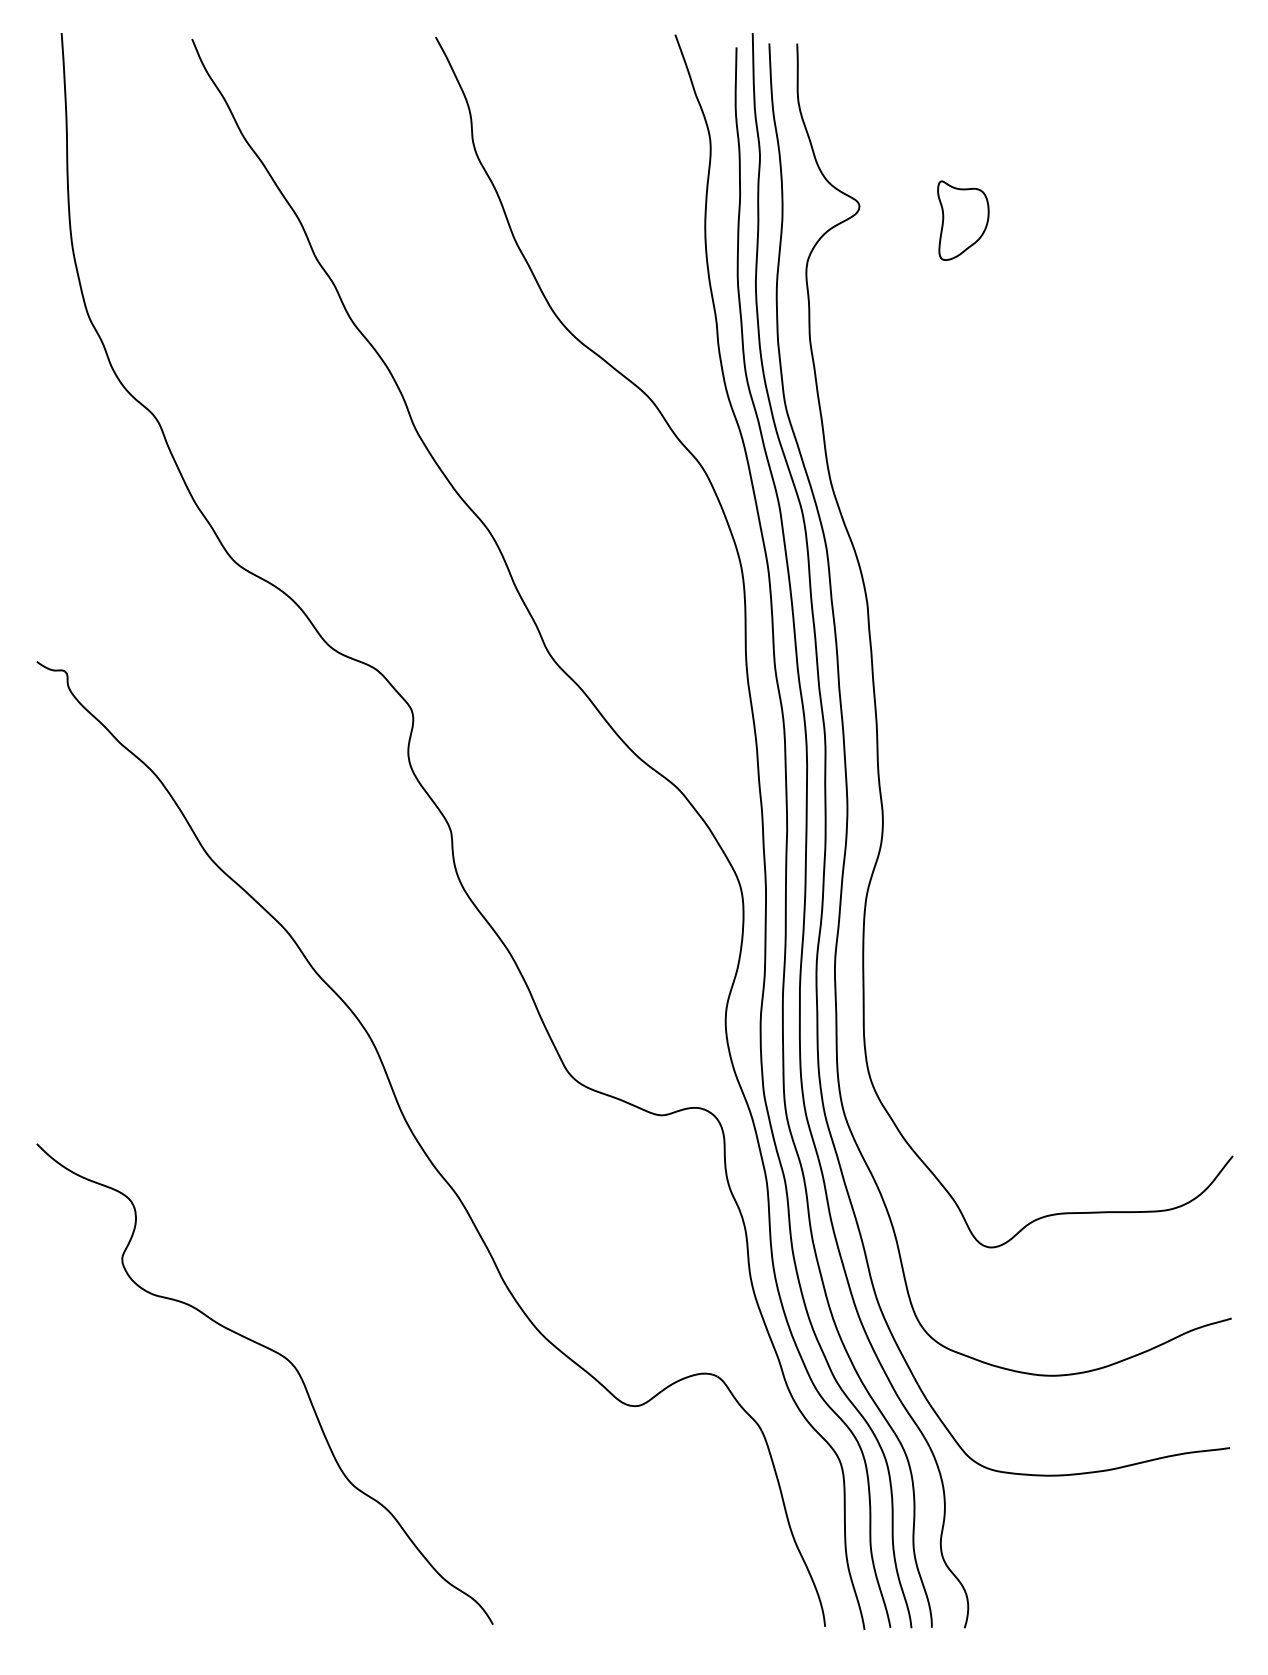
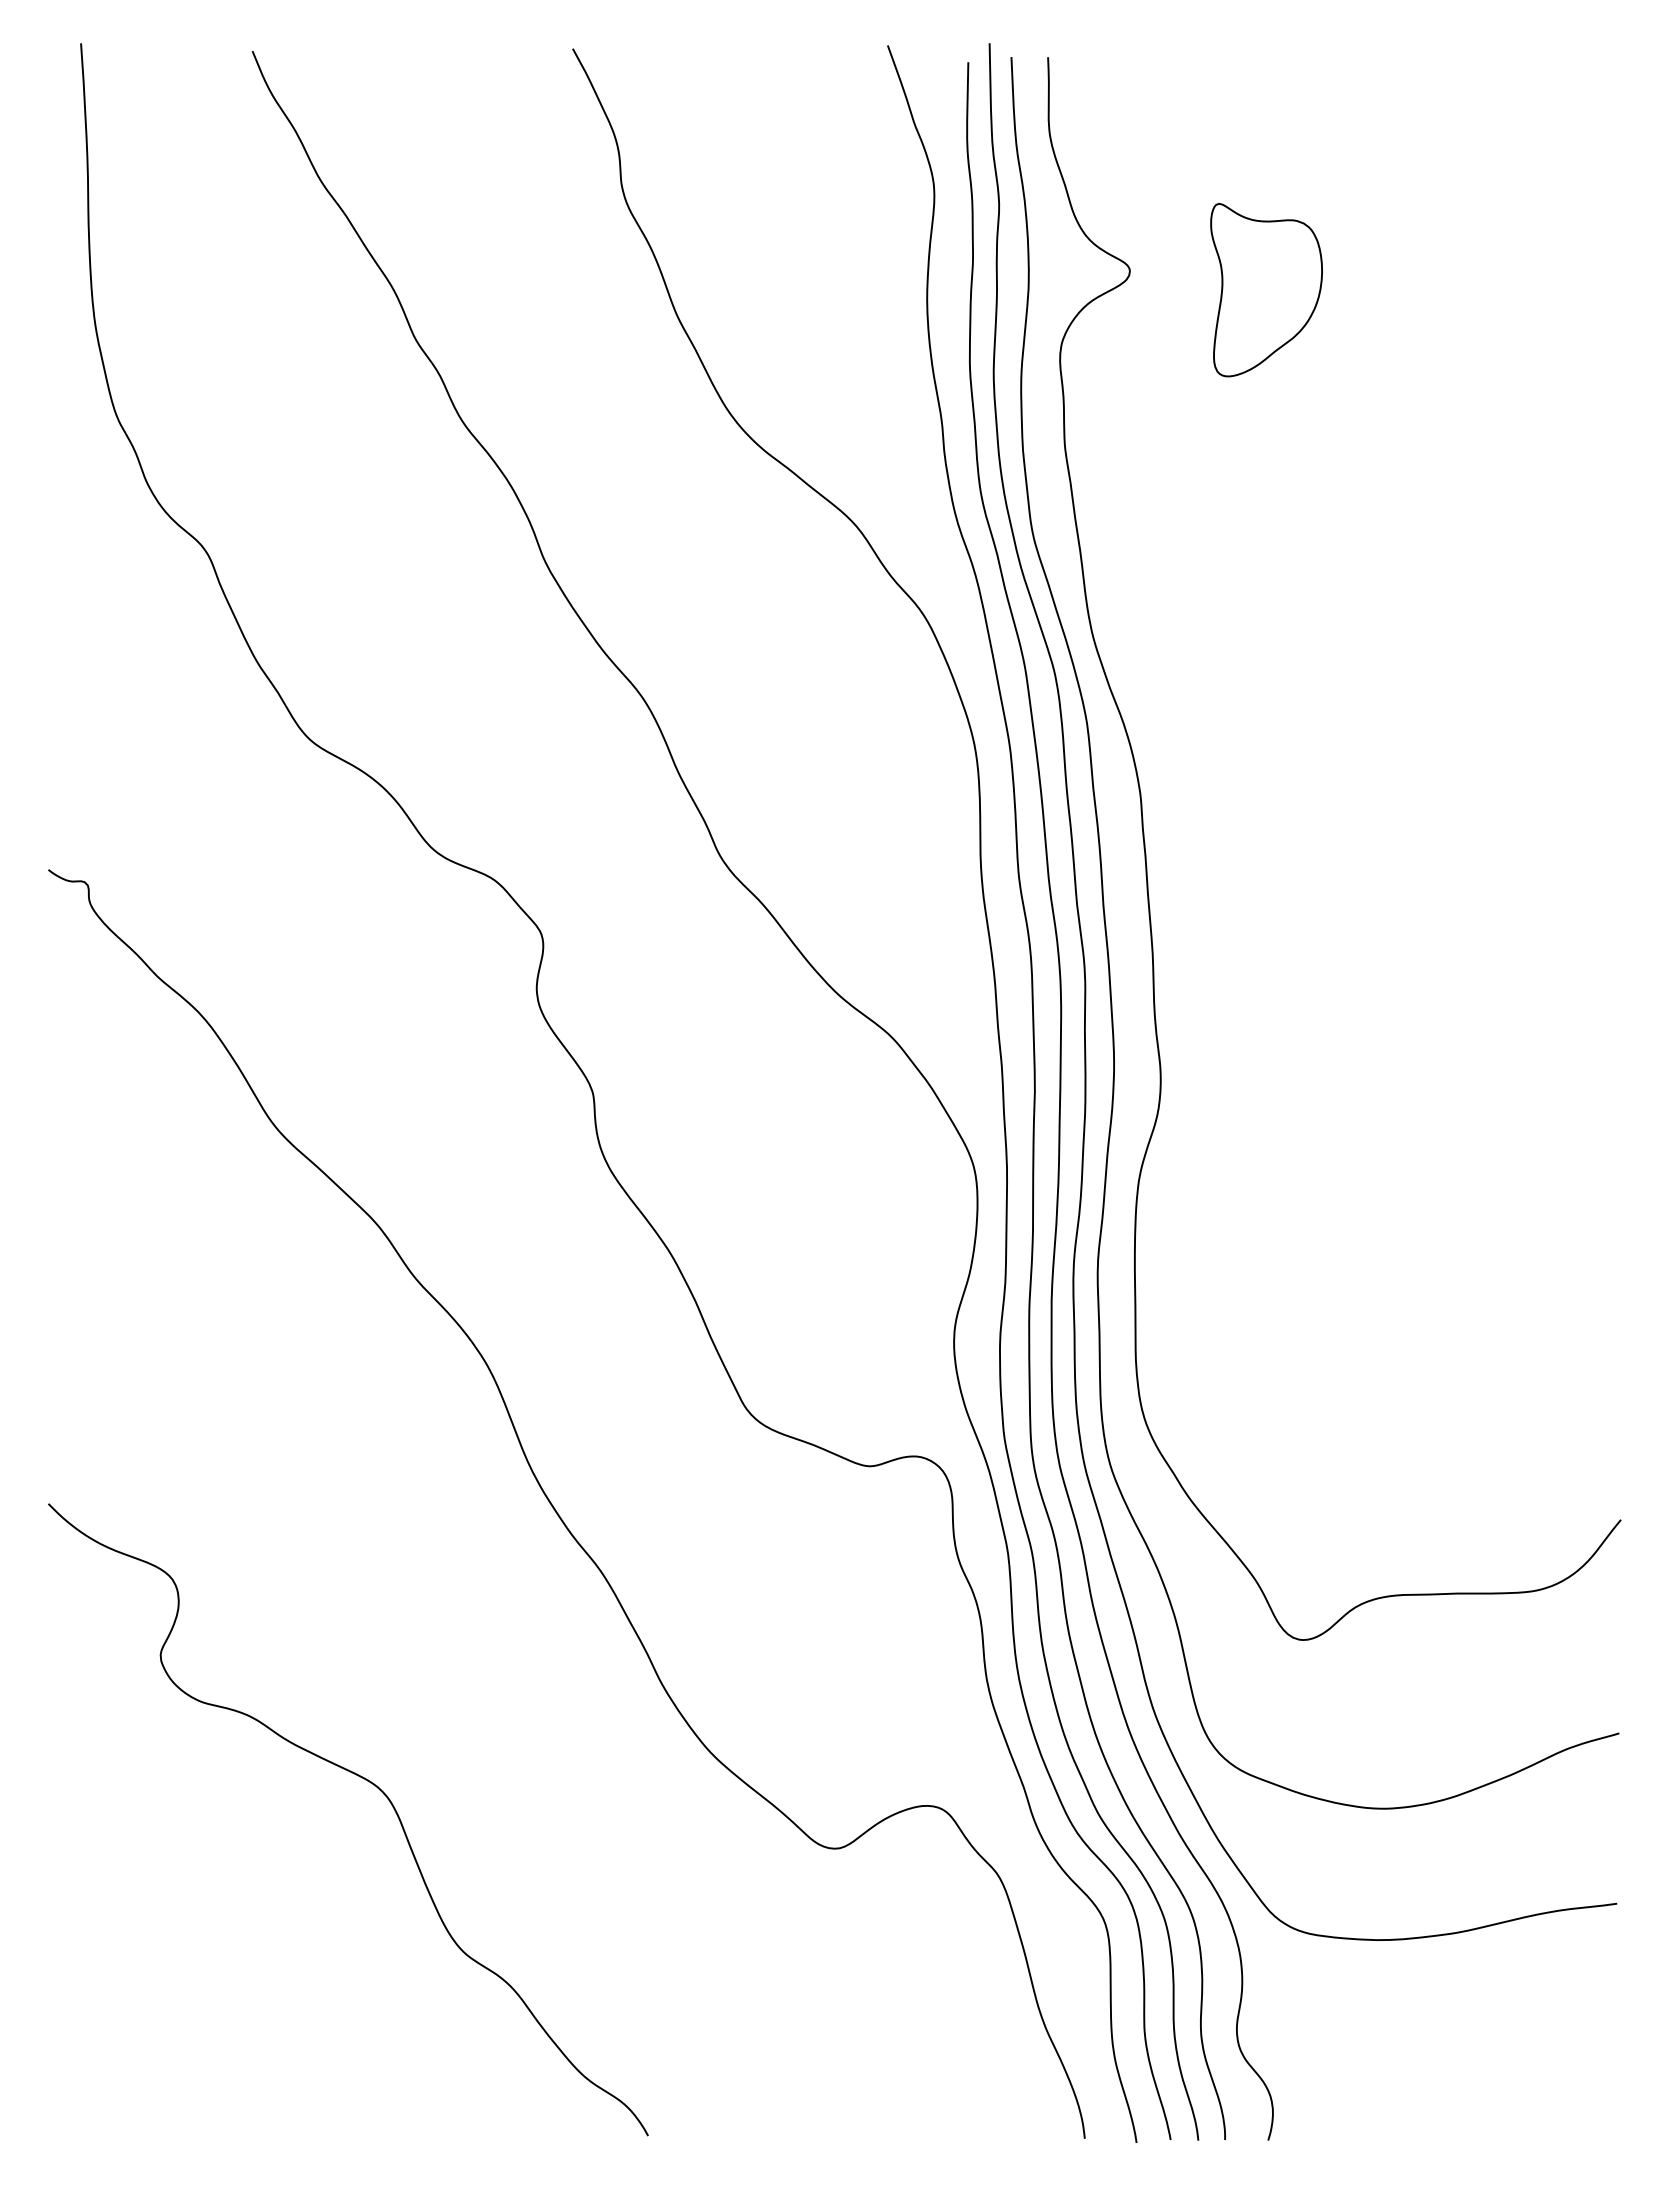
part: (963, 220) -> (1266, 289), size x1.67

